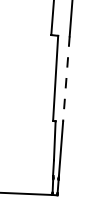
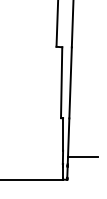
line: (66, 78) -> (70, 82), dashed -> solid
line: (76, 168) -> (82, 156), added

